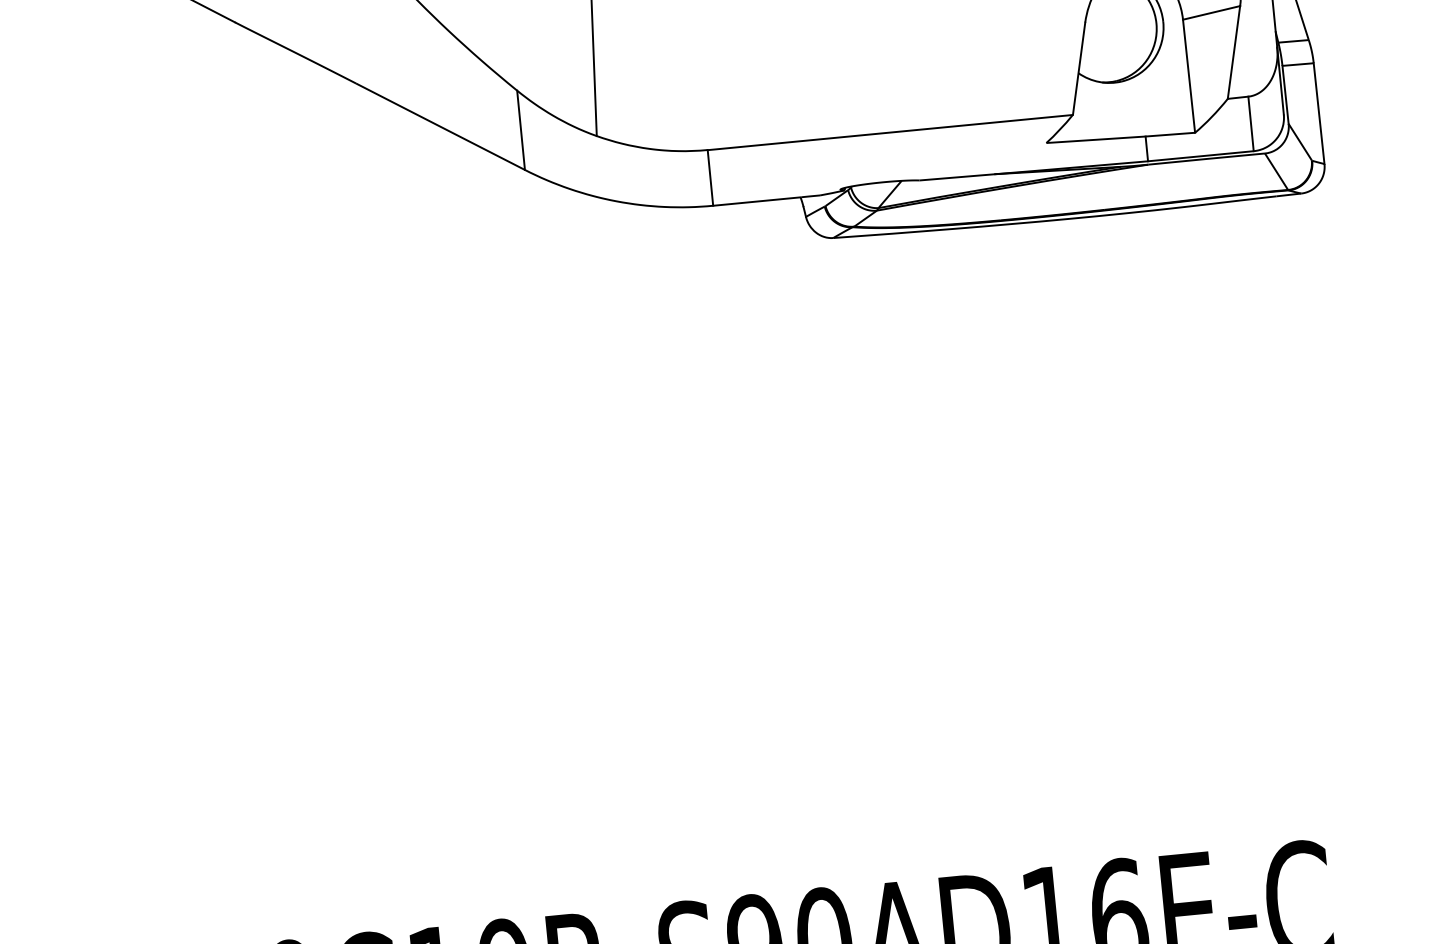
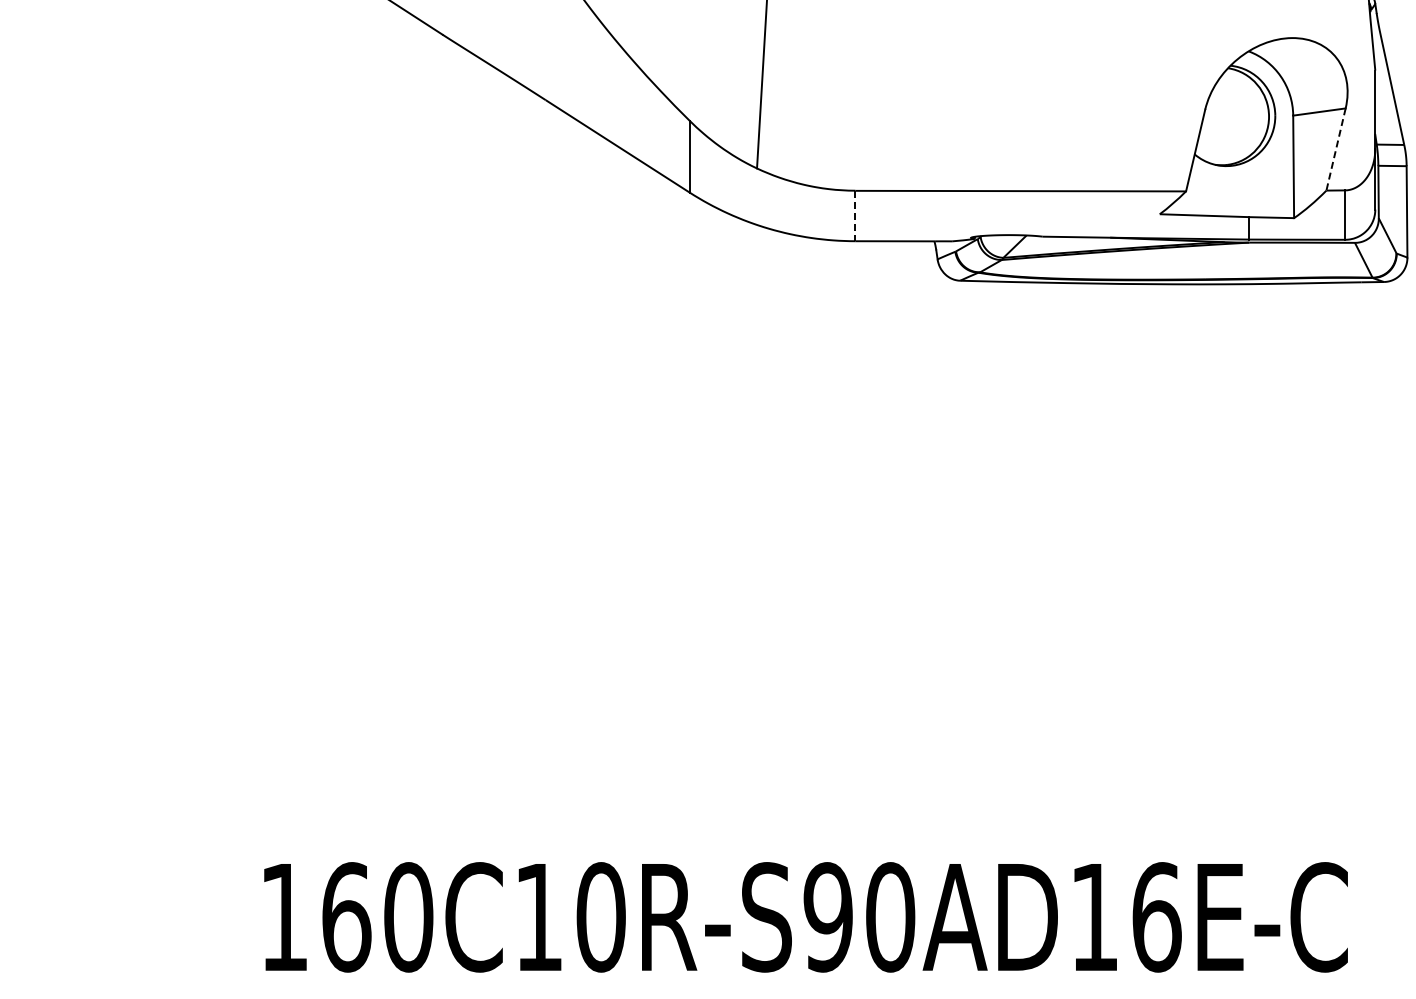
line: (1233, 53) -> (1335, 150), solid -> dashed
line: (710, 178) -> (855, 216), solid -> dashed

